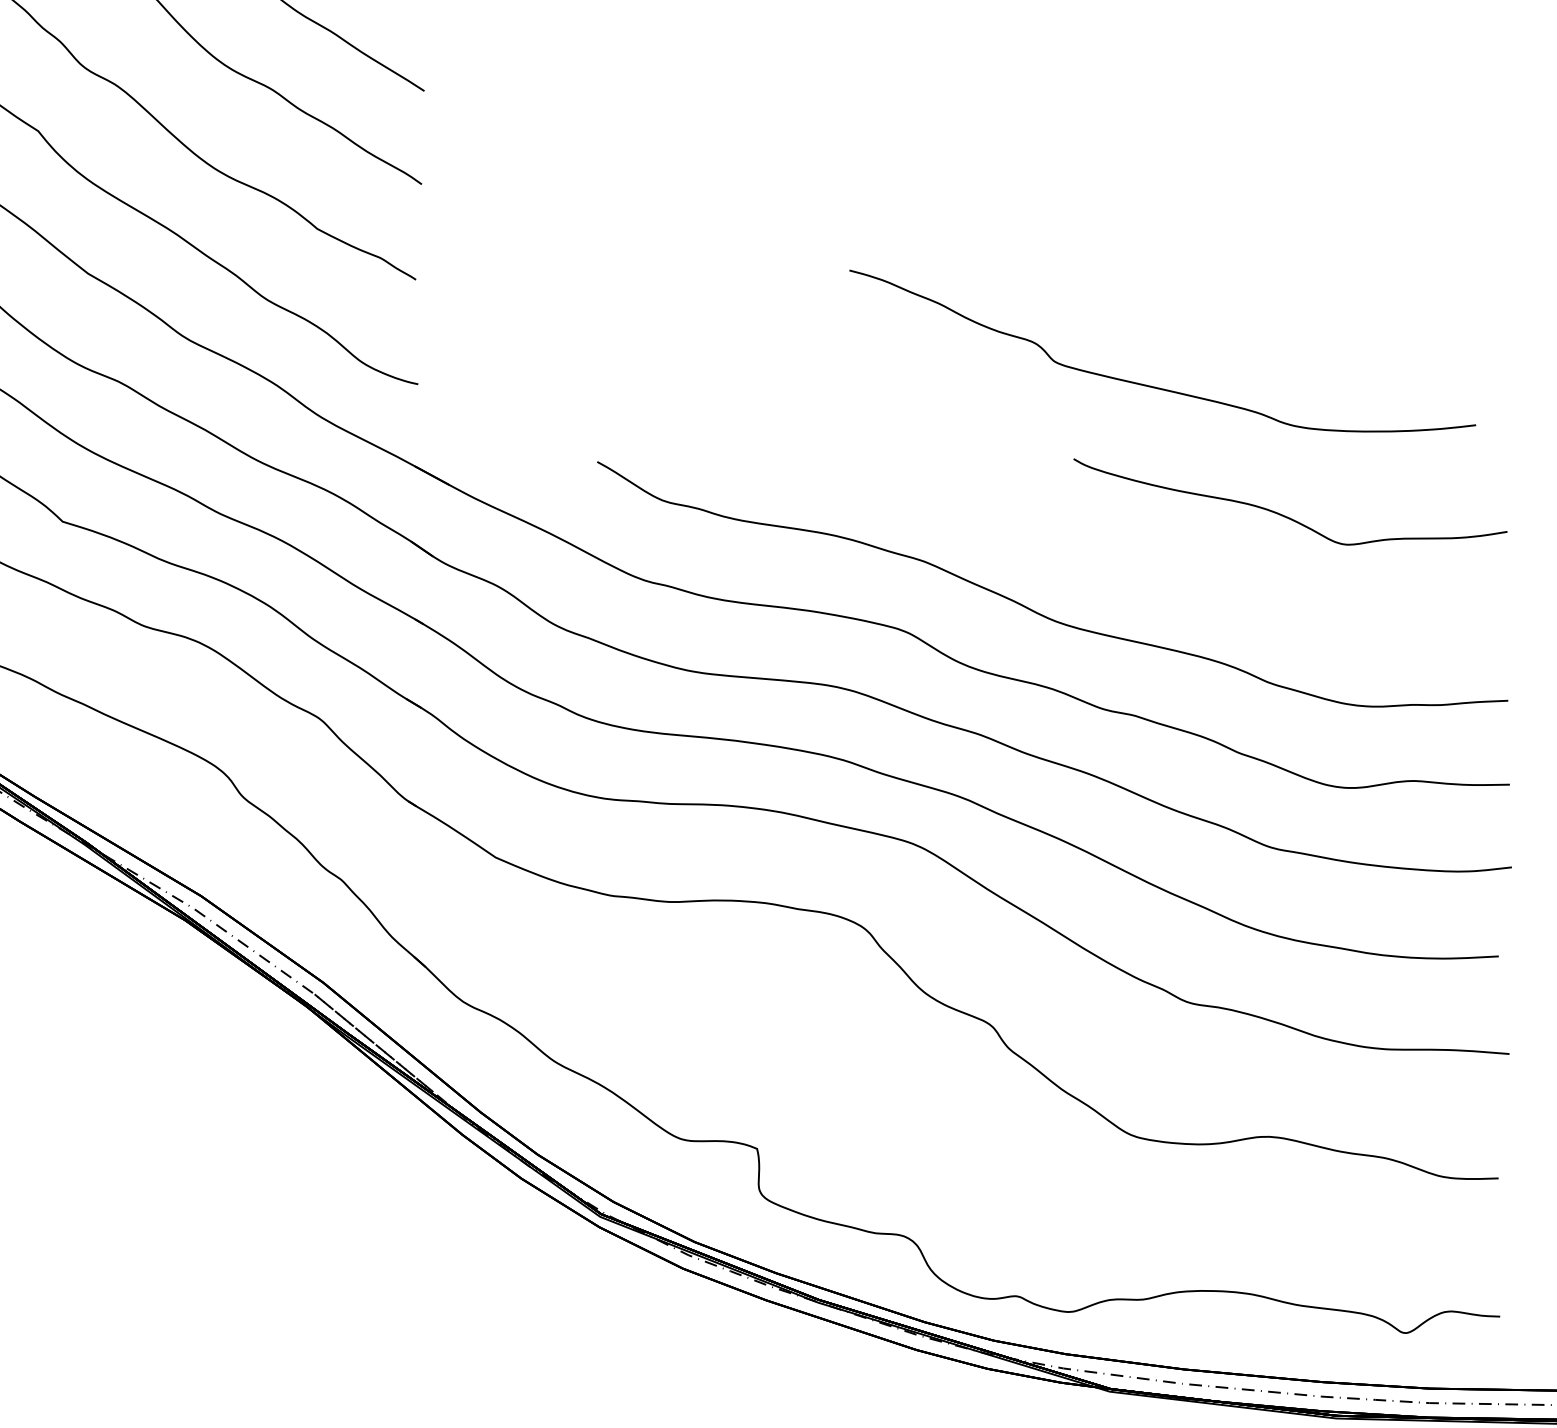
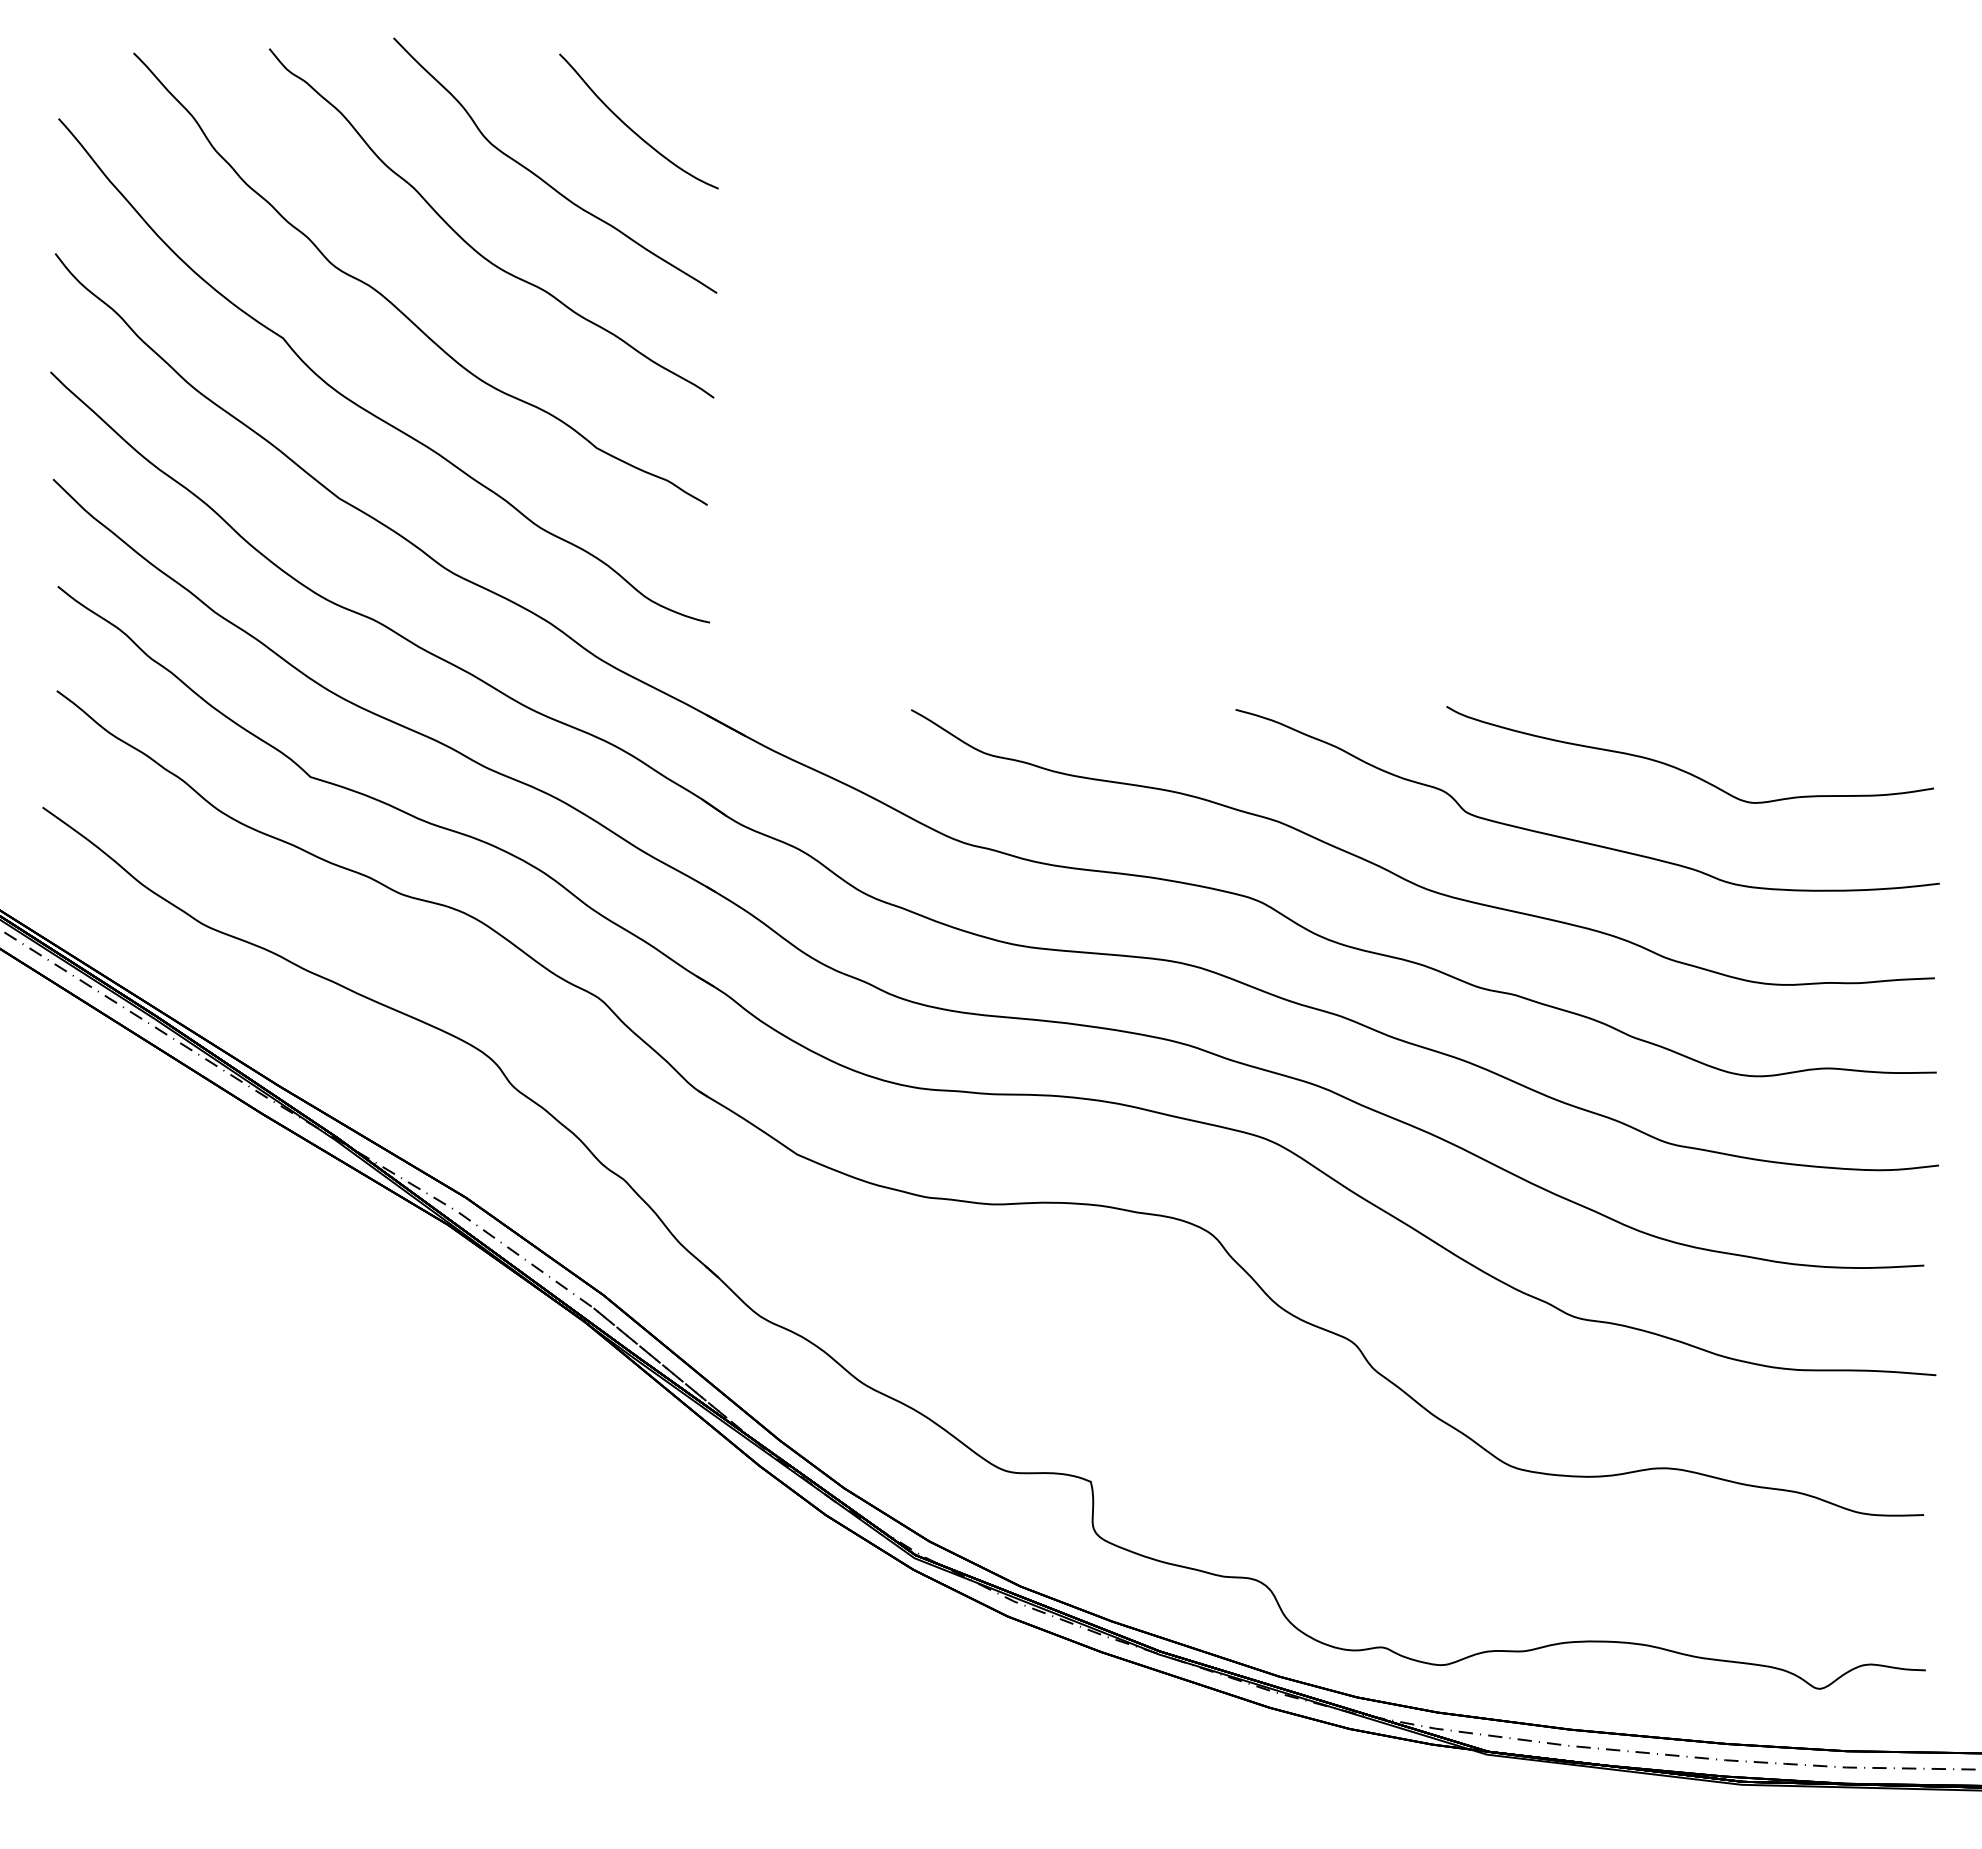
curve: (1156, 386) -> (1580, 840), moved

